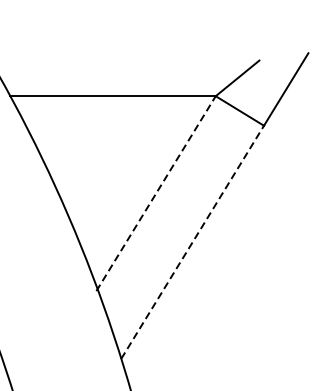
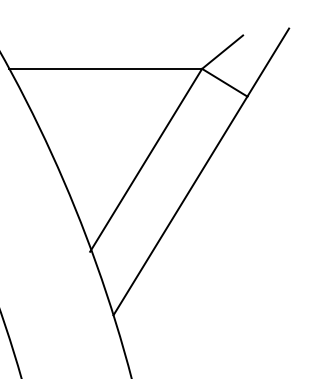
line: (156, 192) -> (146, 159), dashed -> solid
line: (192, 241) -> (180, 205), dashed -> solid

